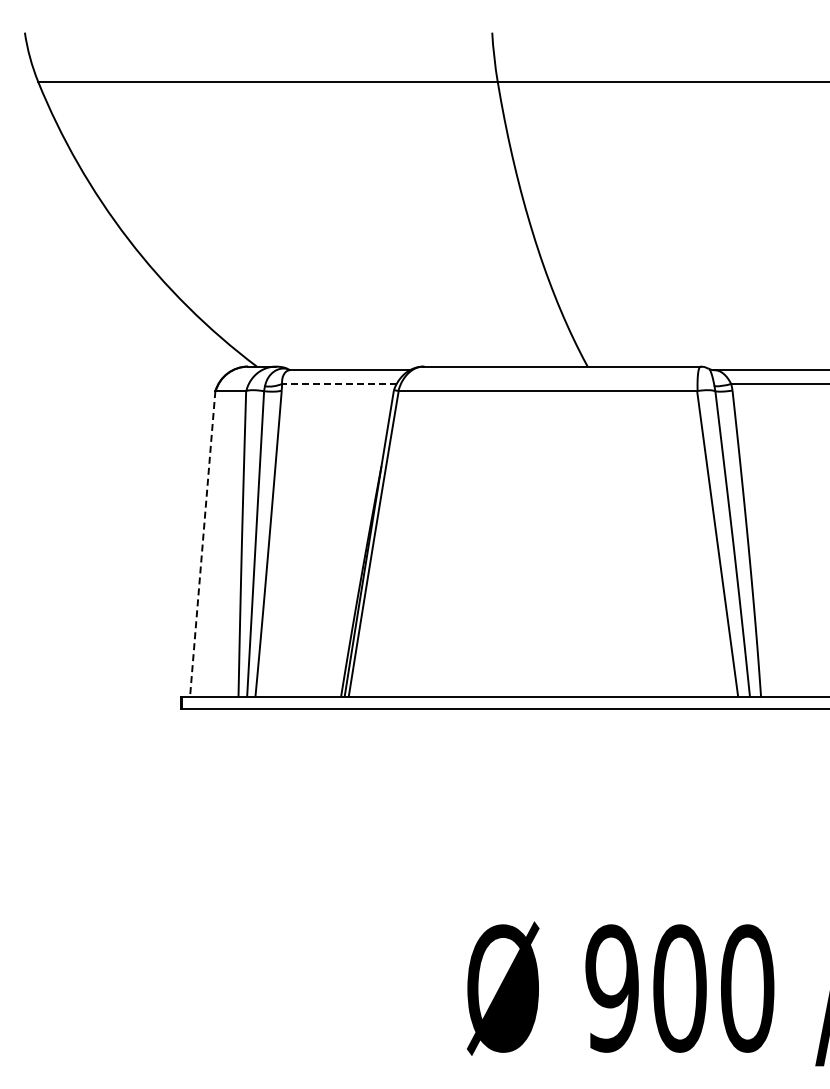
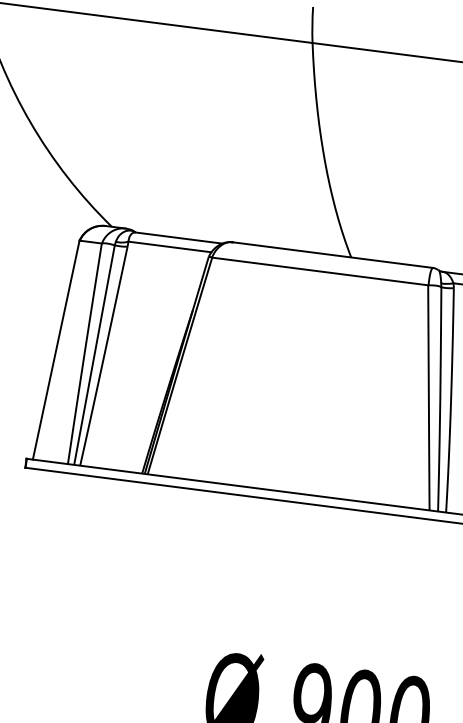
line: (338, 383) -> (169, 246), dashed -> solid
line: (202, 544) -> (56, 350), dashed -> solid

